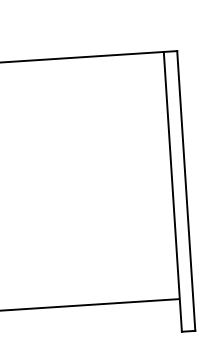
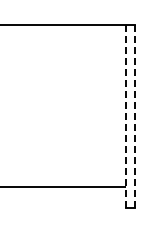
line: (173, 191) -> (126, 116), solid -> dashed
line: (185, 192) -> (134, 117), solid -> dashed

